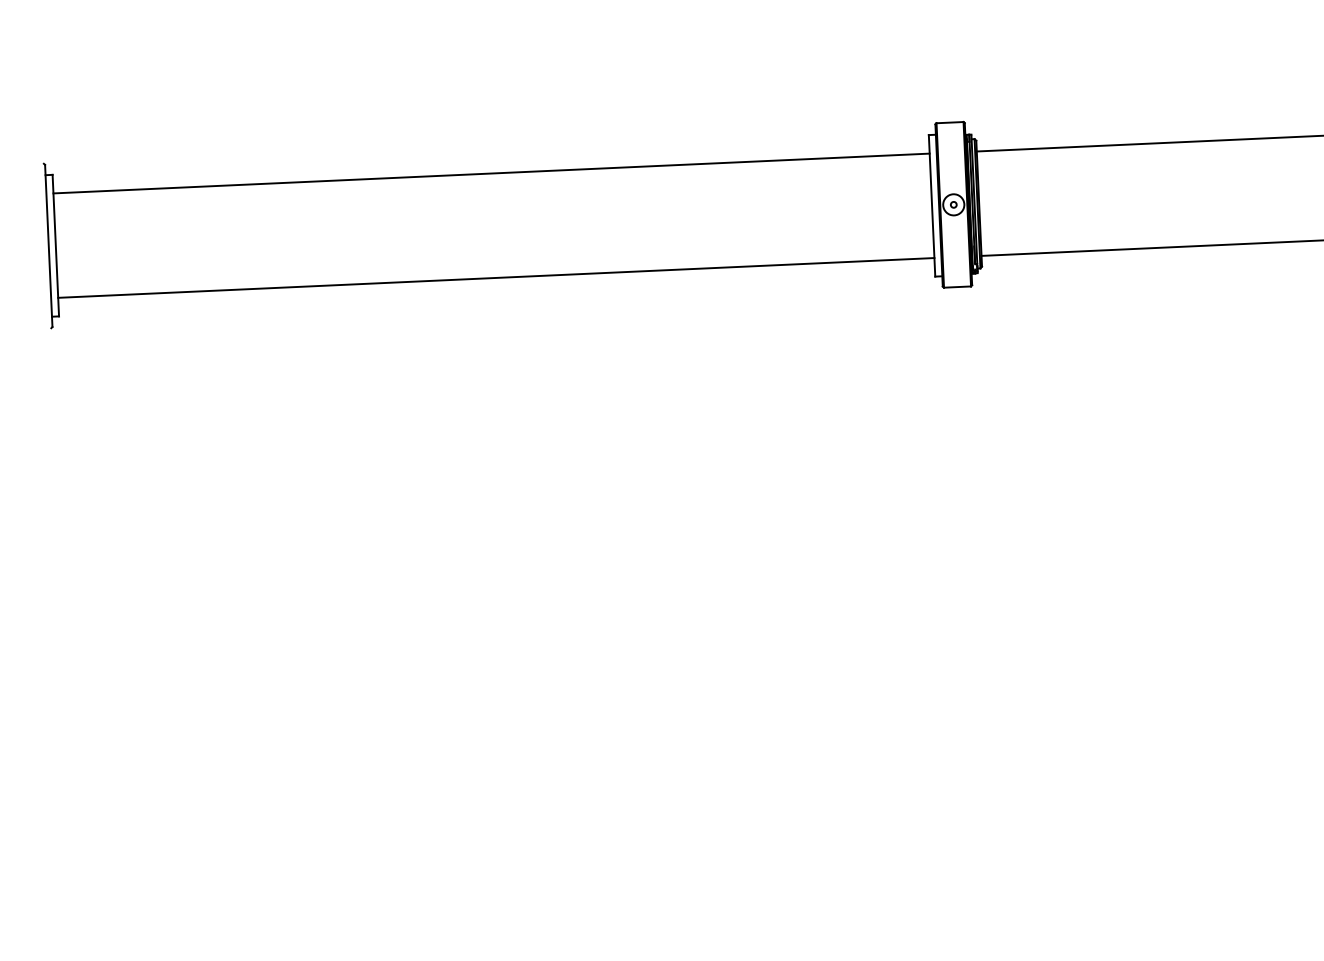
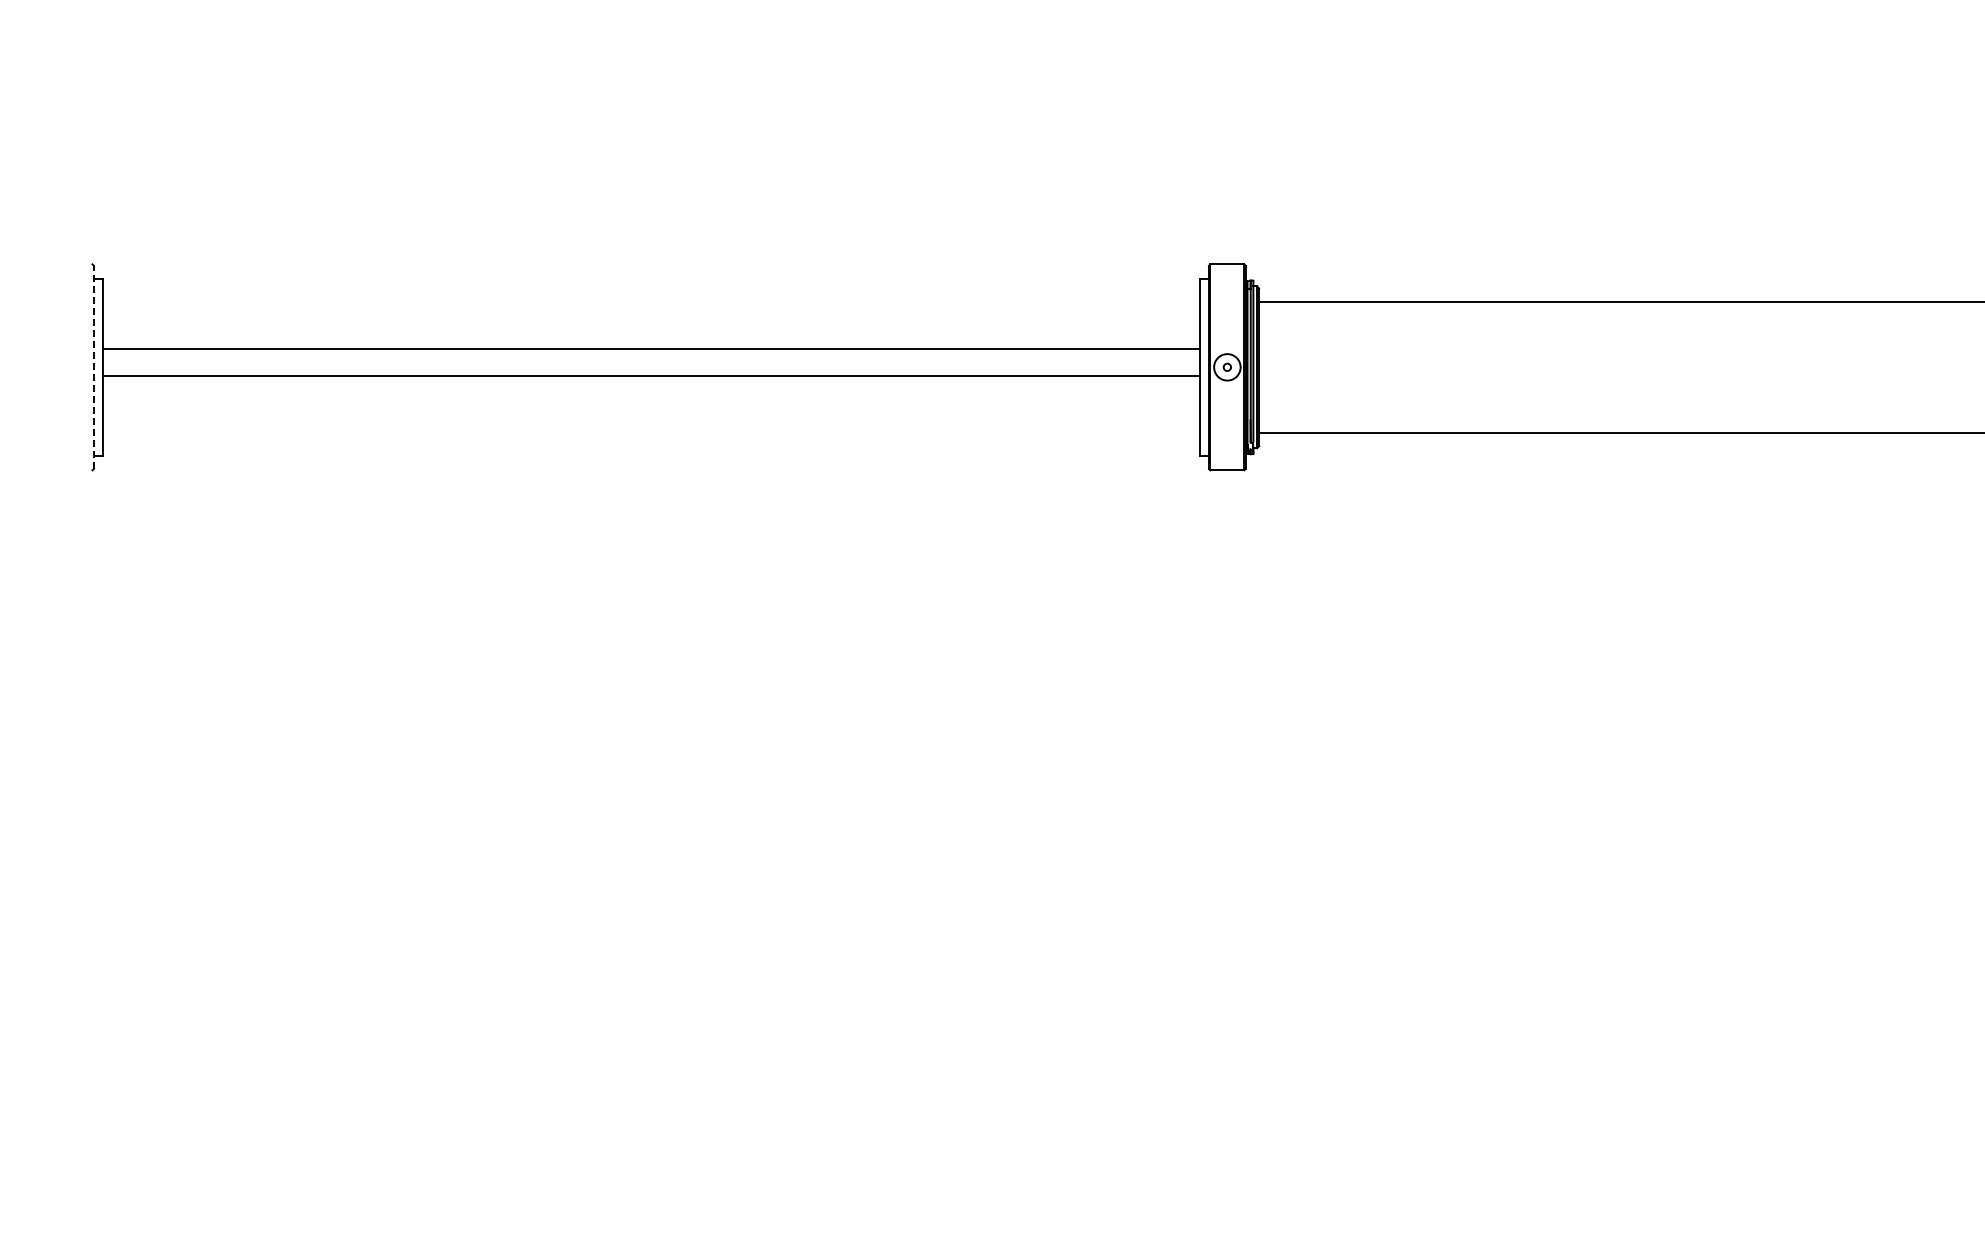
line: (491, 173) -> (651, 348), moved
line: (48, 245) -> (93, 366), solid -> dashed
line: (496, 277) -> (651, 375), moved

